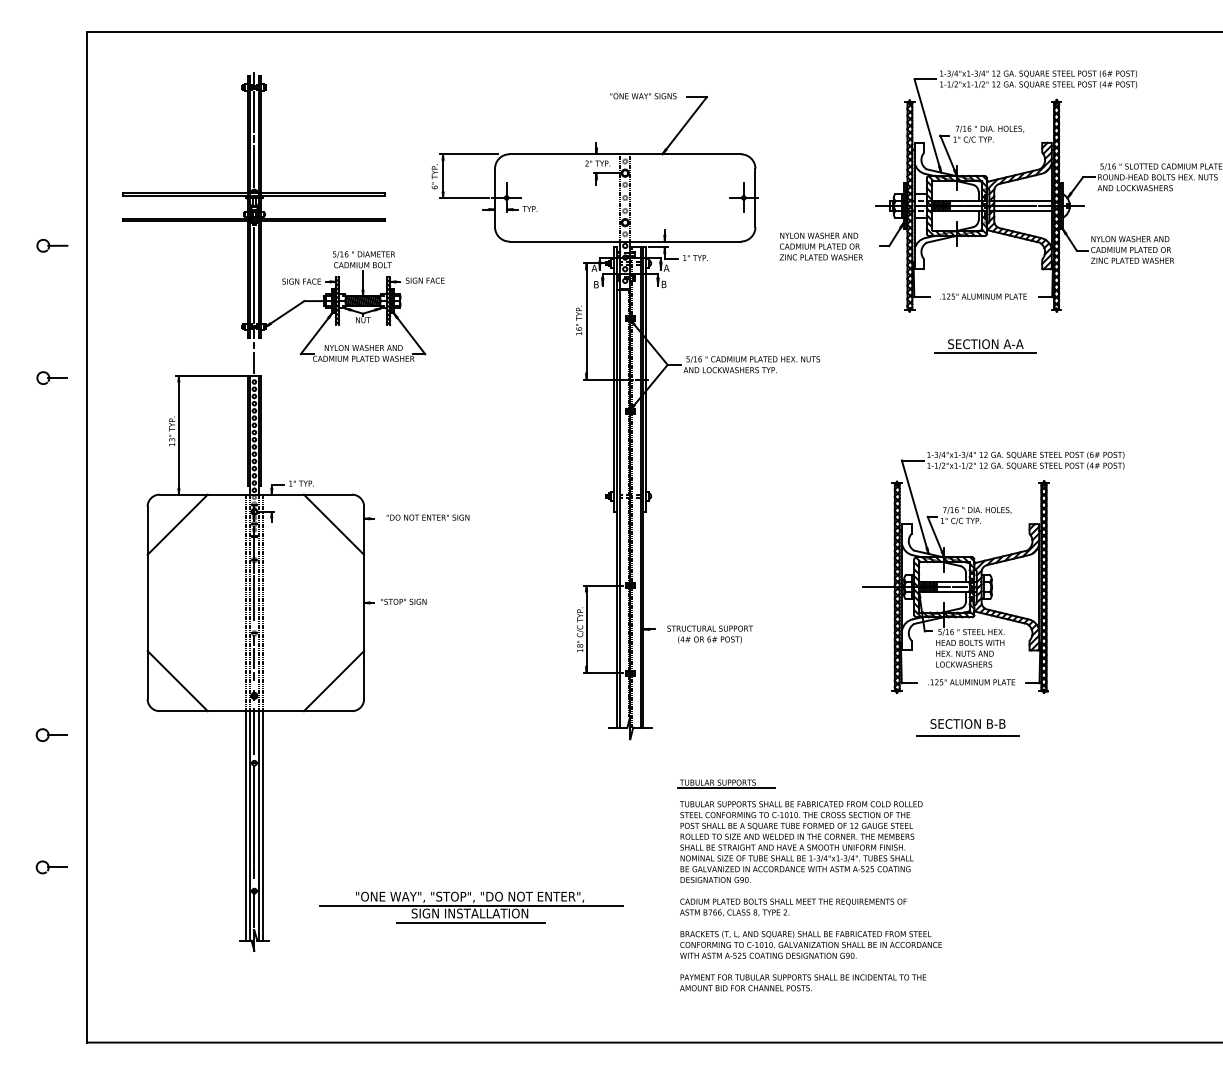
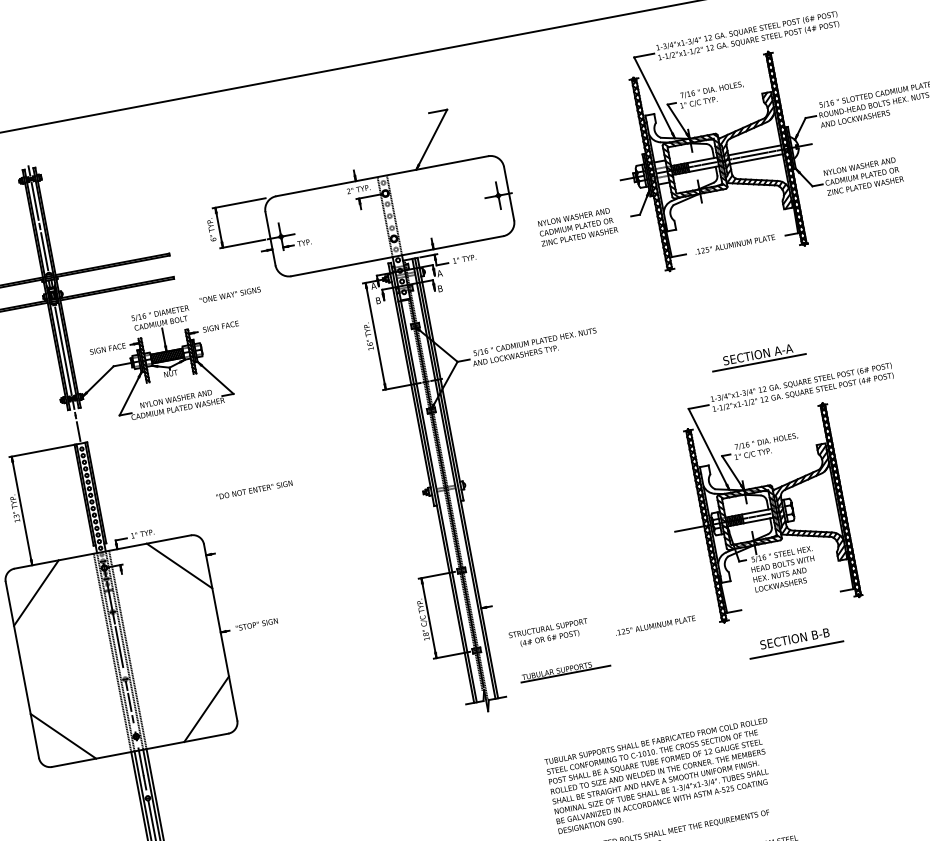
text: (643, 96) -> (230, 295), moved
part: (985, 346) -> (758, 356), moved
text: (427, 517) -> (253, 490), moved
text: (709, 634) -> (548, 633), moved
text: (971, 682) -> (655, 625), moved
part: (726, 783) -> (565, 670), moved

